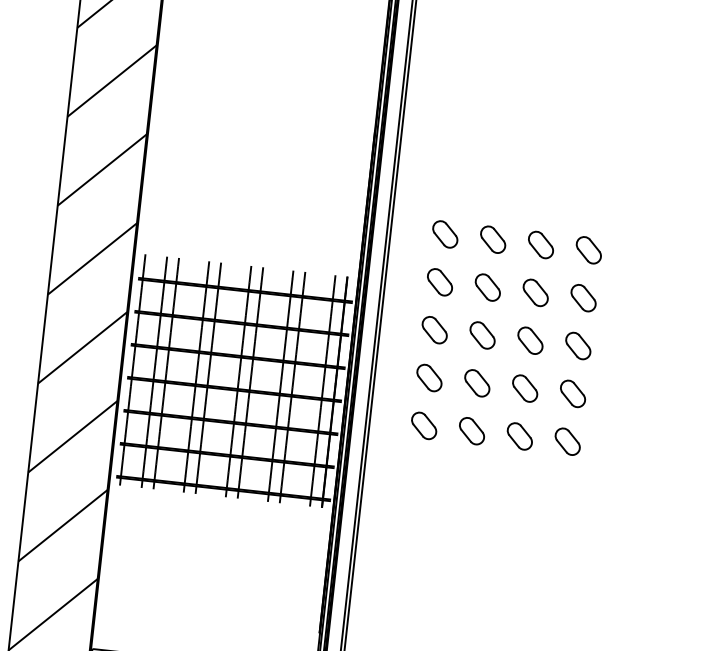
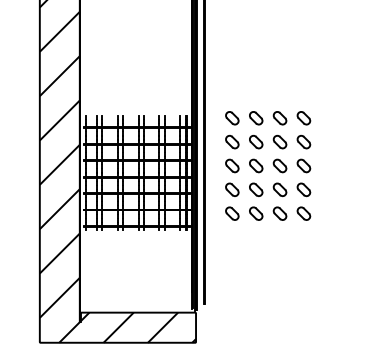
part: (507, 337) -> (268, 165), moved

